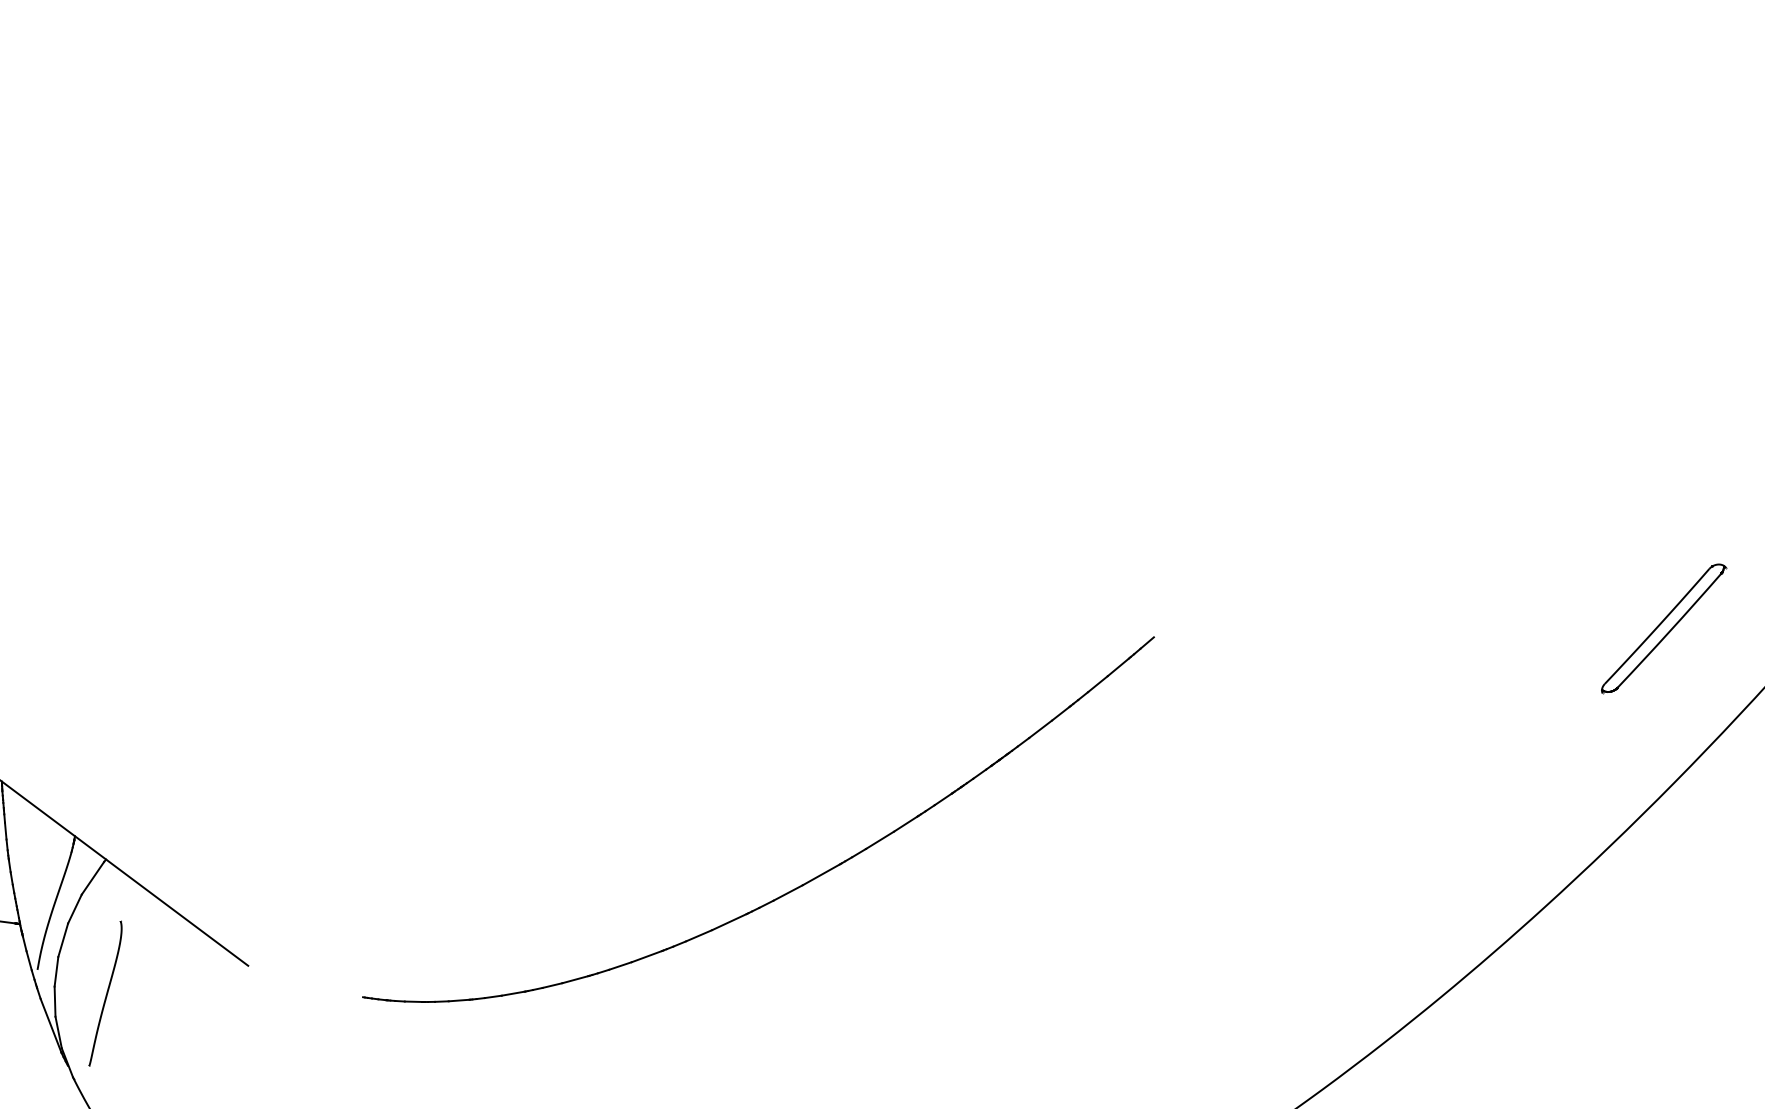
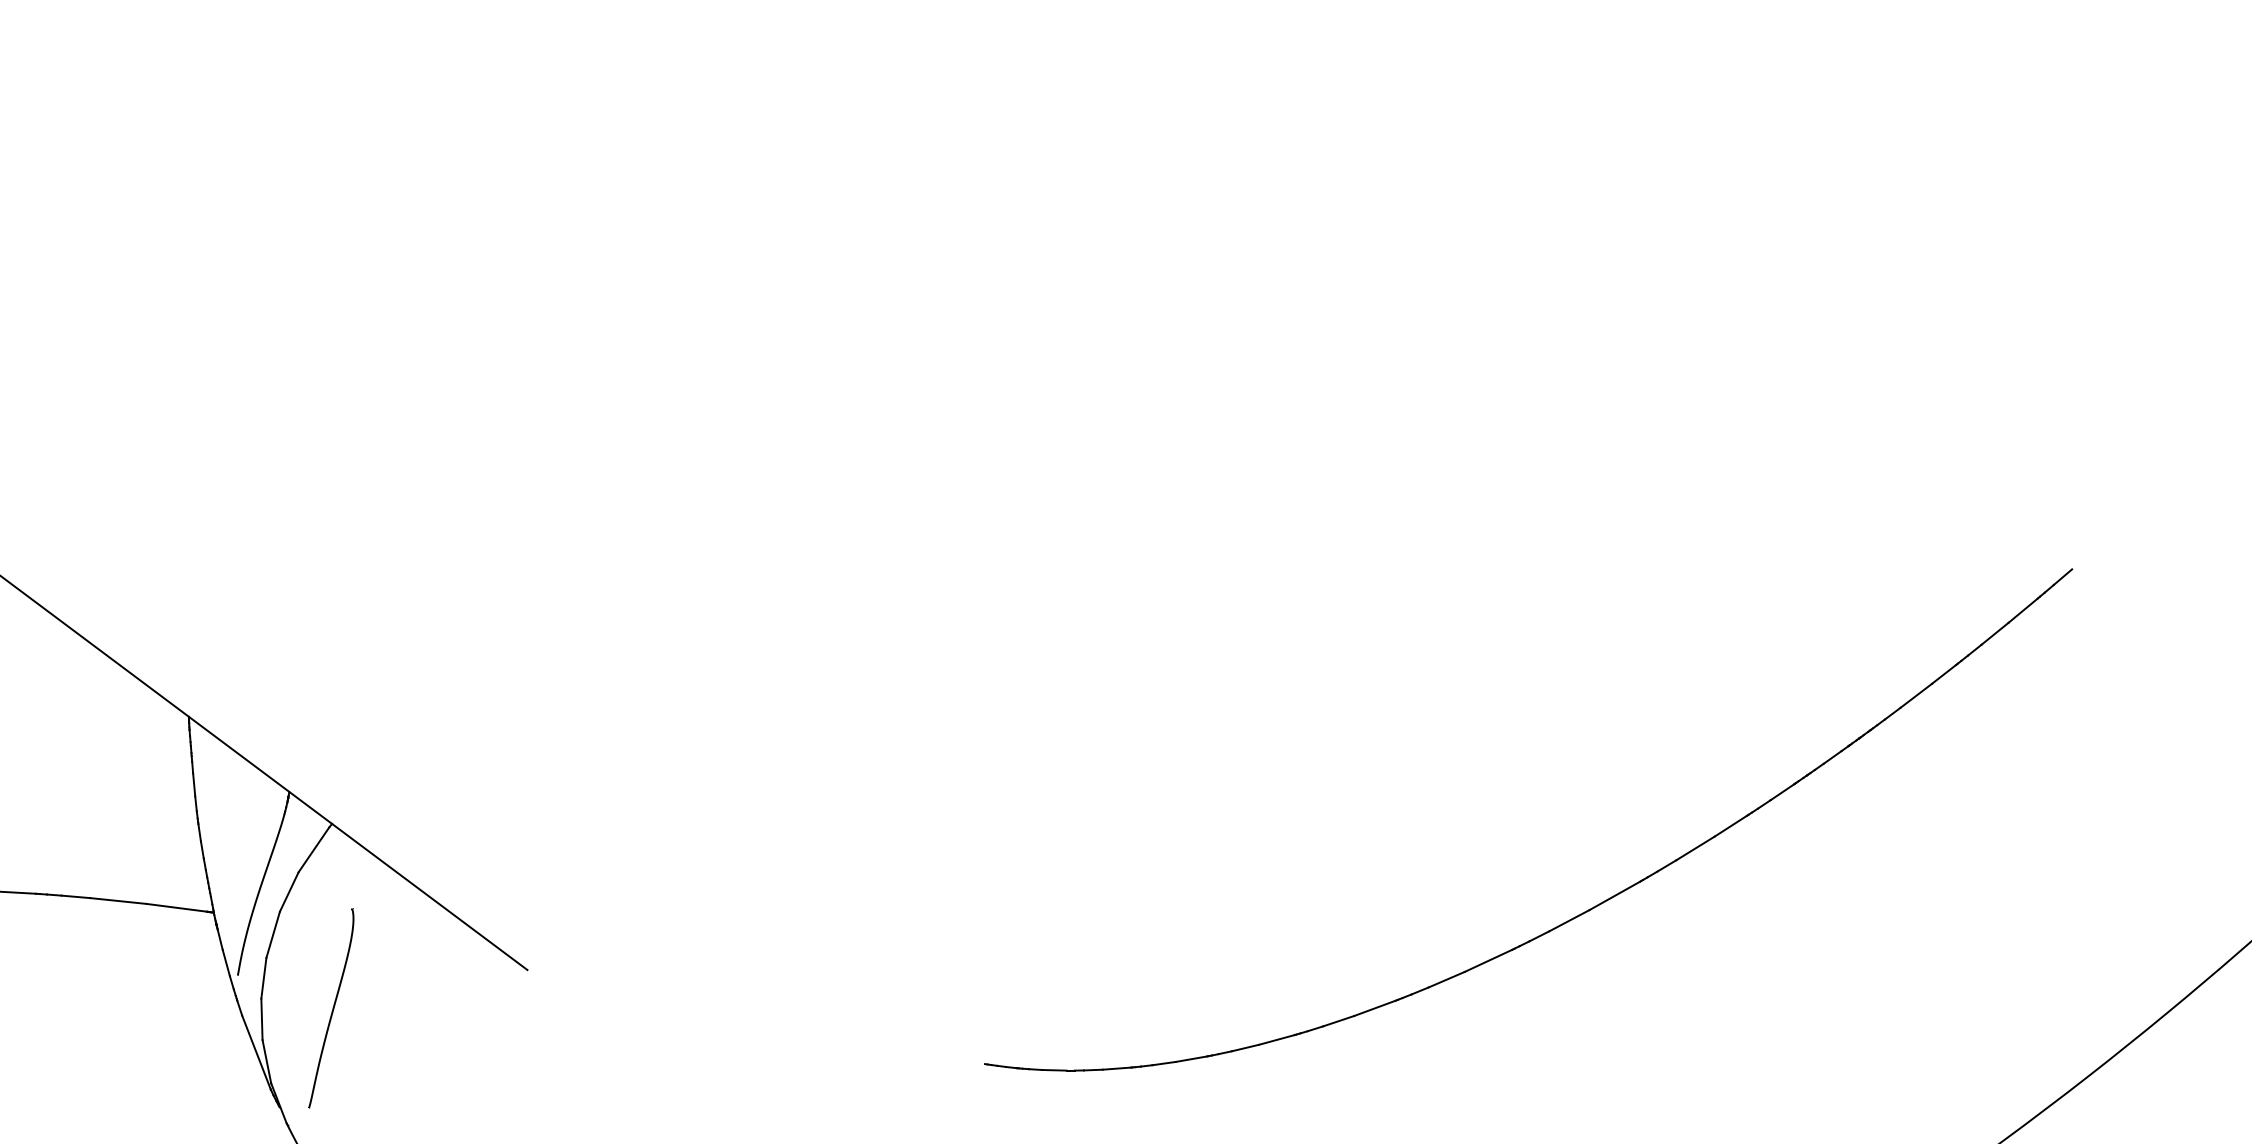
part: (799, 885) -> (1584, 910), moved

